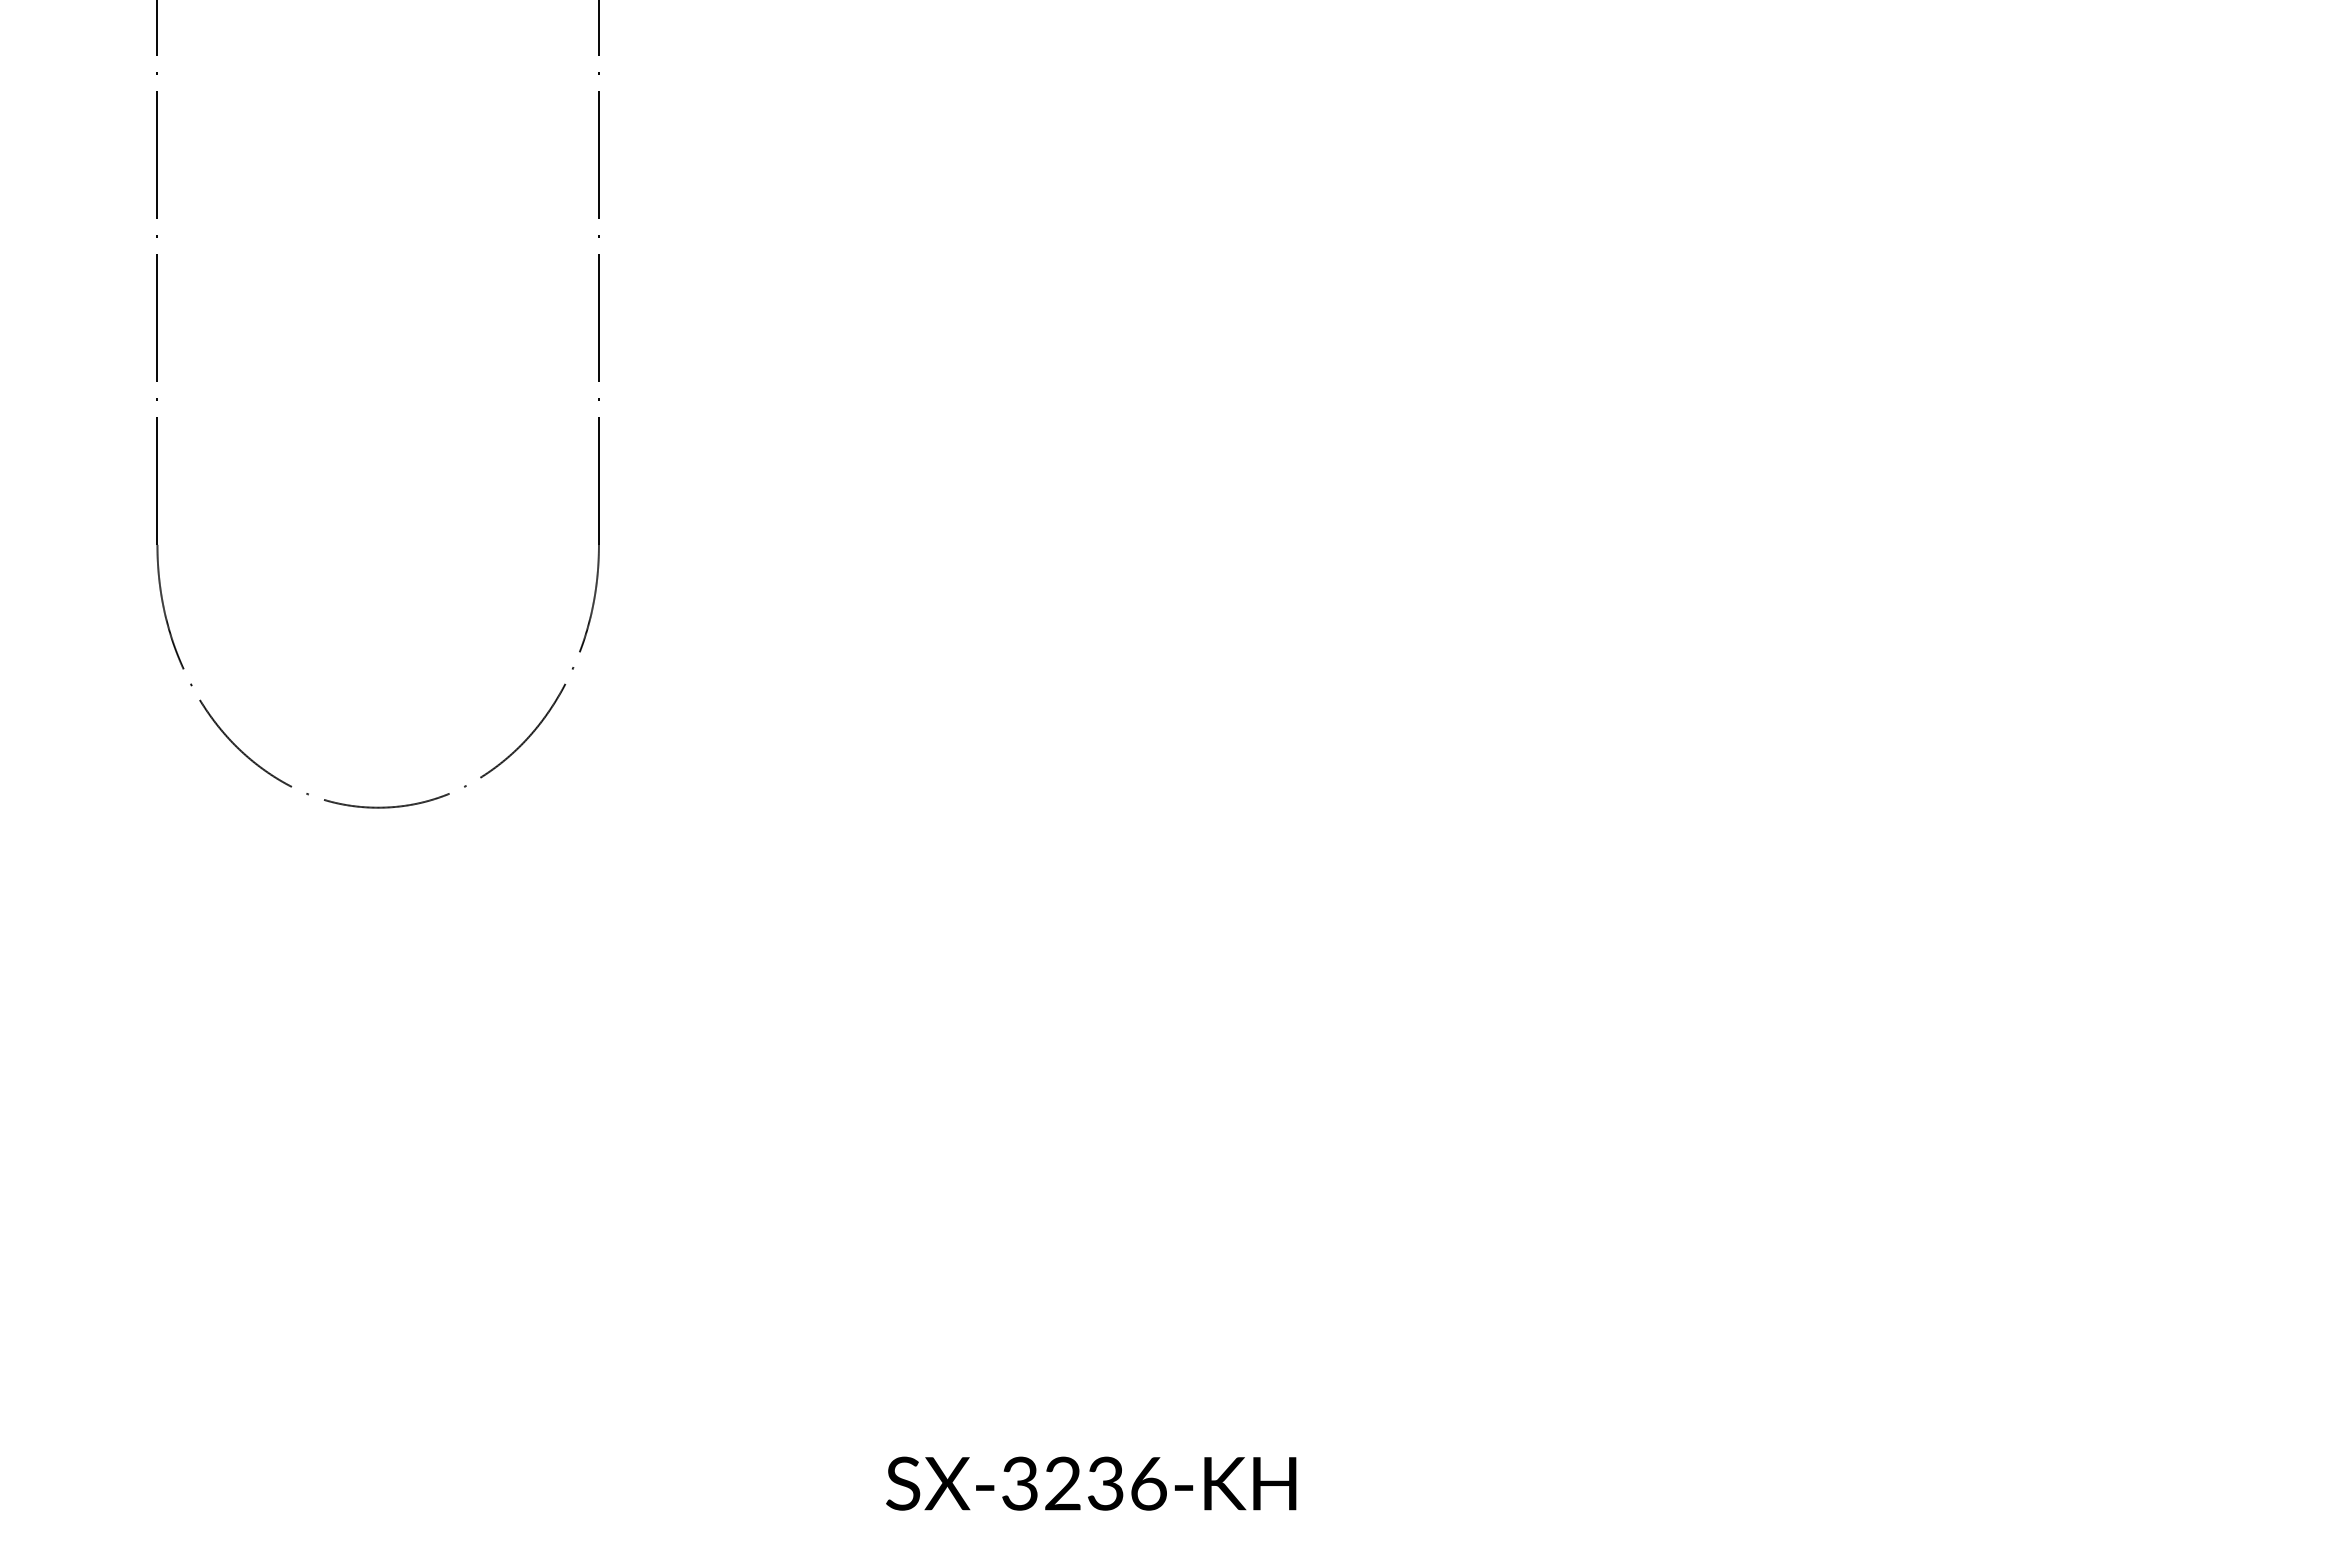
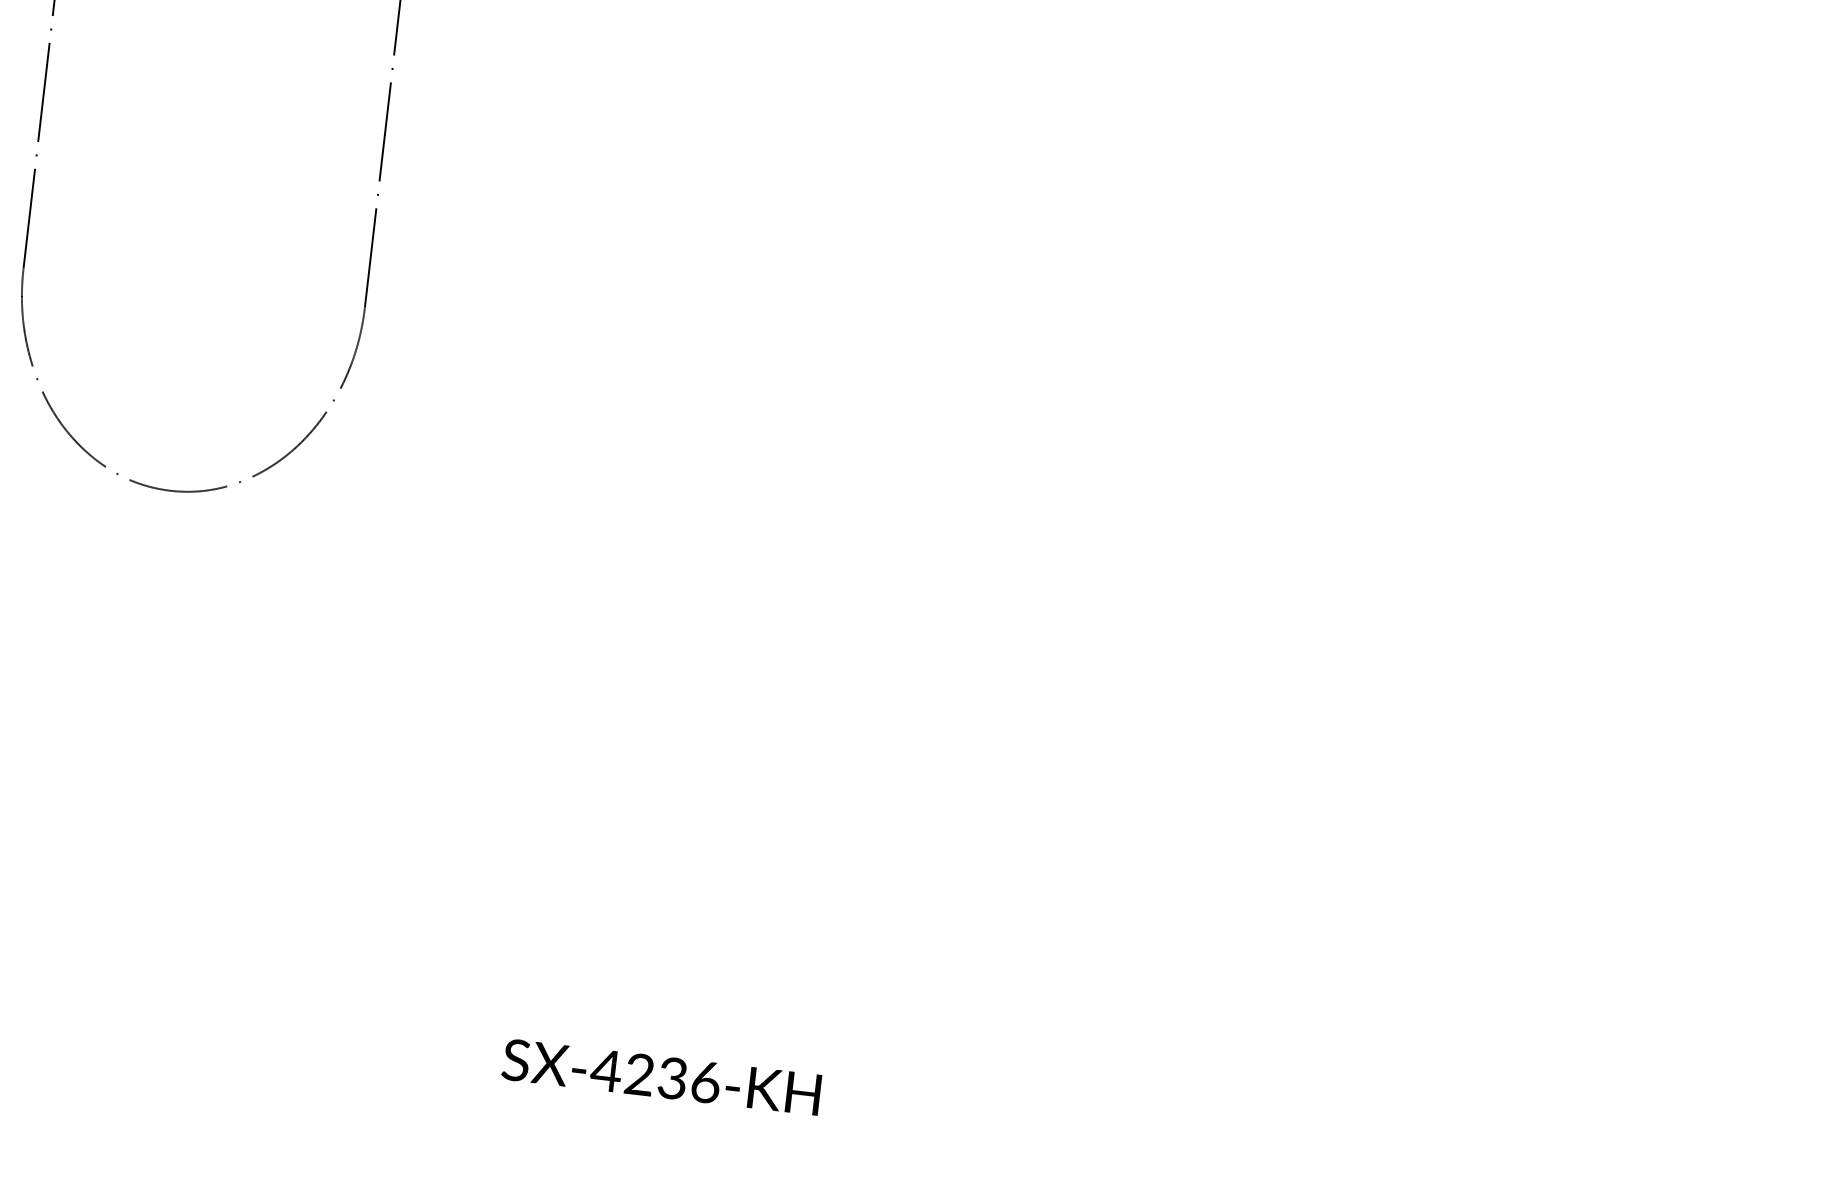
text: (1019, 1483) -> (606, 1070), SX-3236-KH -> SX-4236-KH

